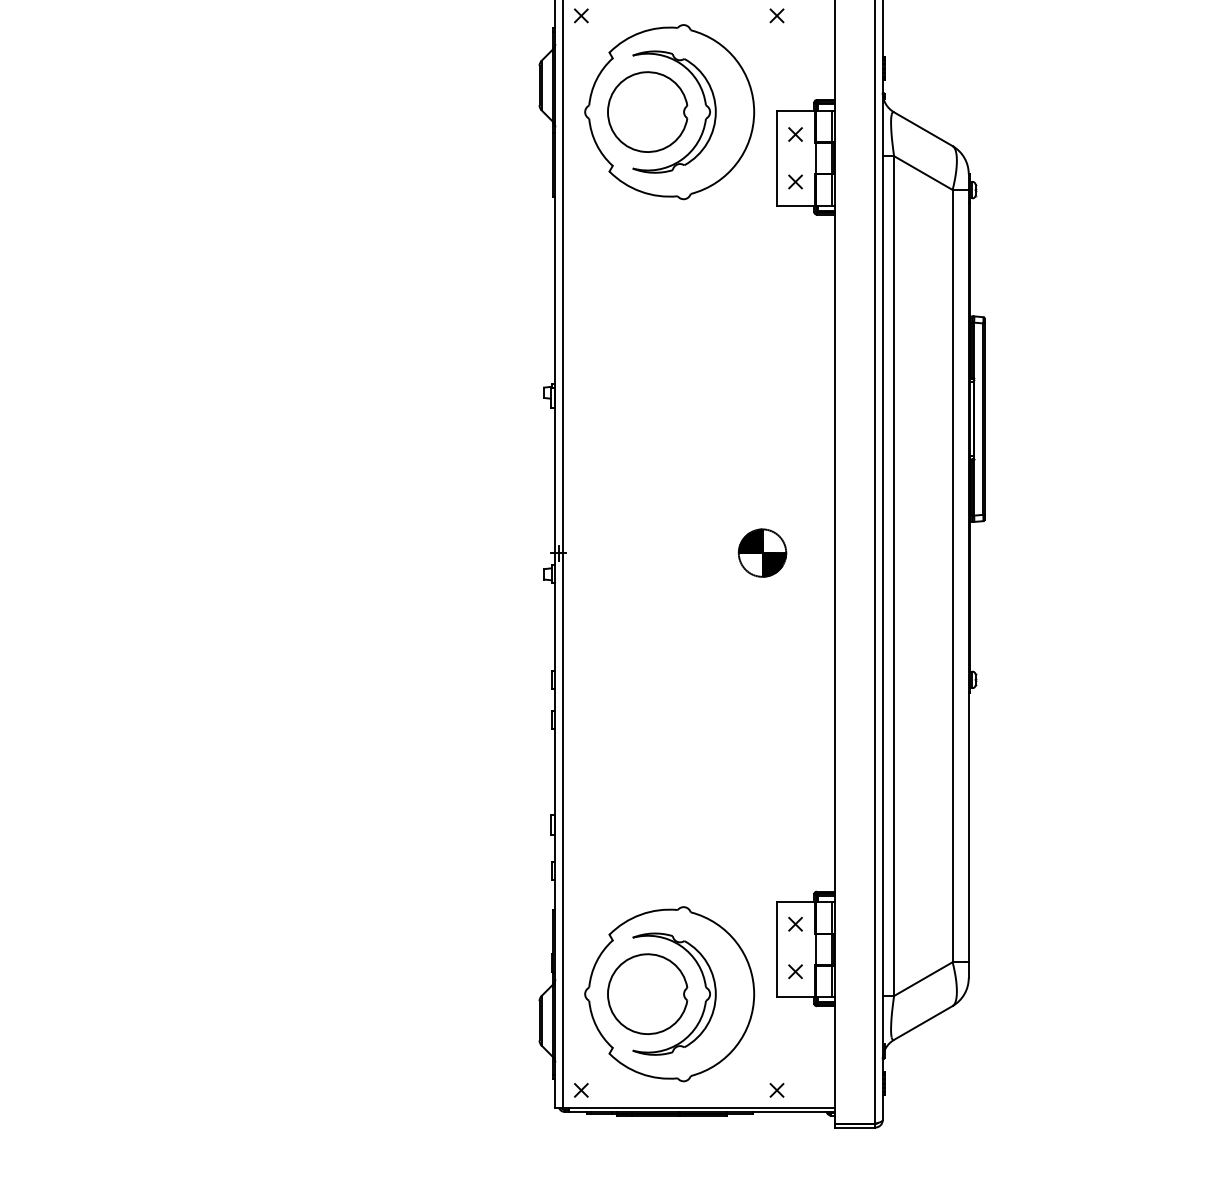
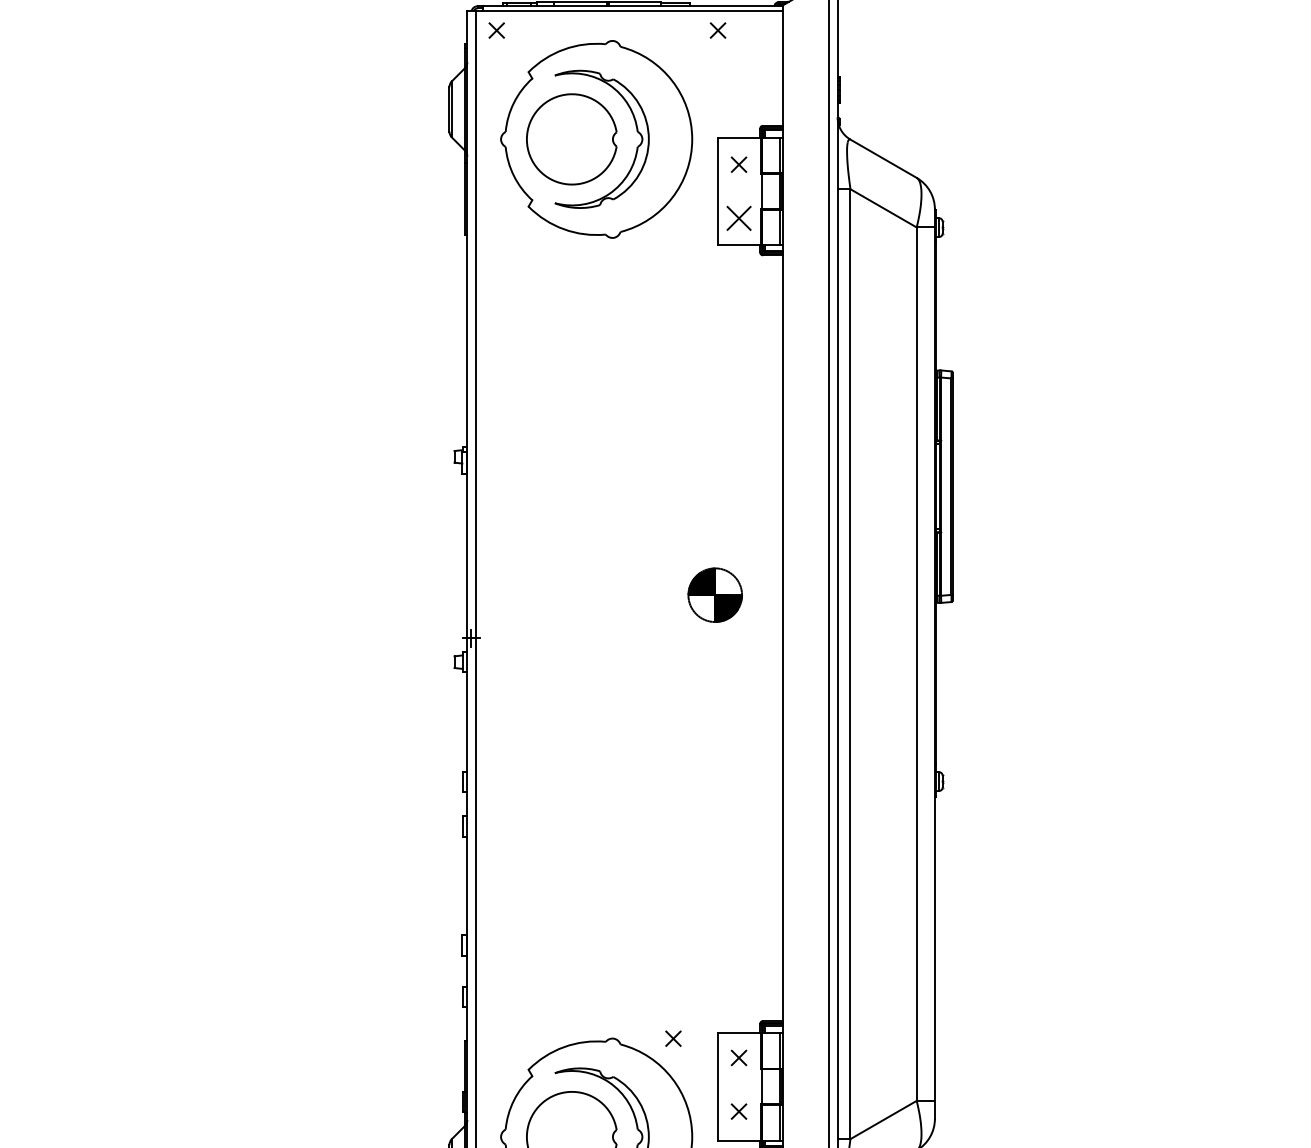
part: (795, 181) -> (738, 217), size x1.6
part: (762, 552) -> (715, 594), moved
part: (737, 906) -> (673, 1037), added

